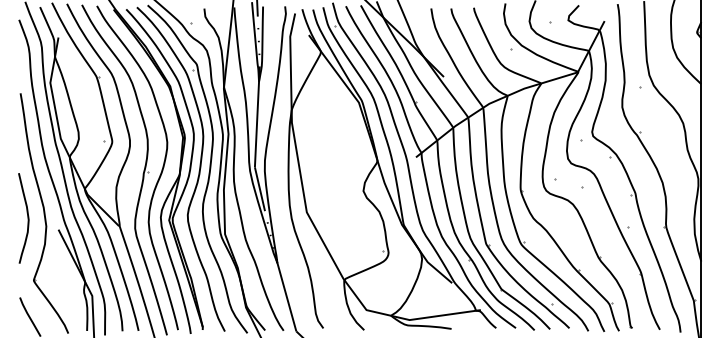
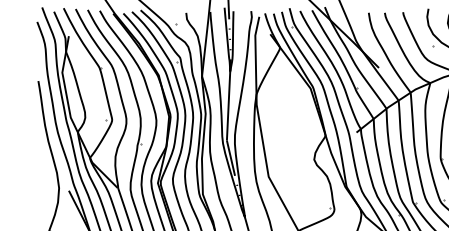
curve: (27, 218) -> (43, 181), removed

